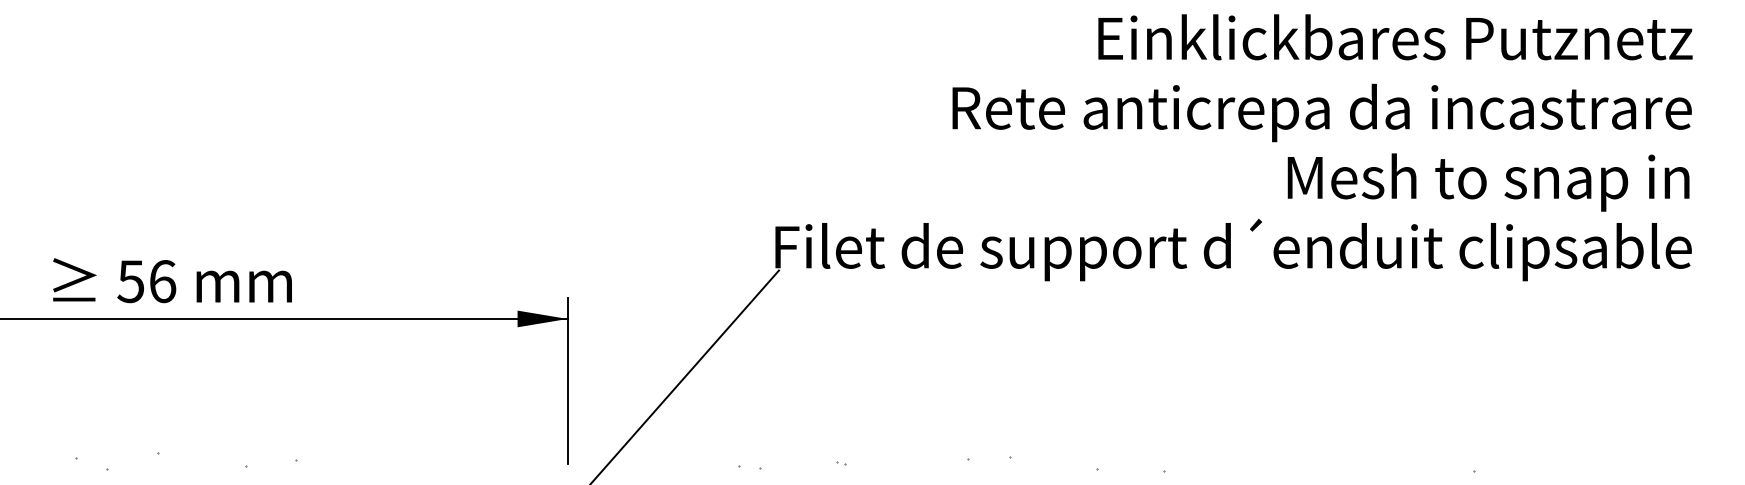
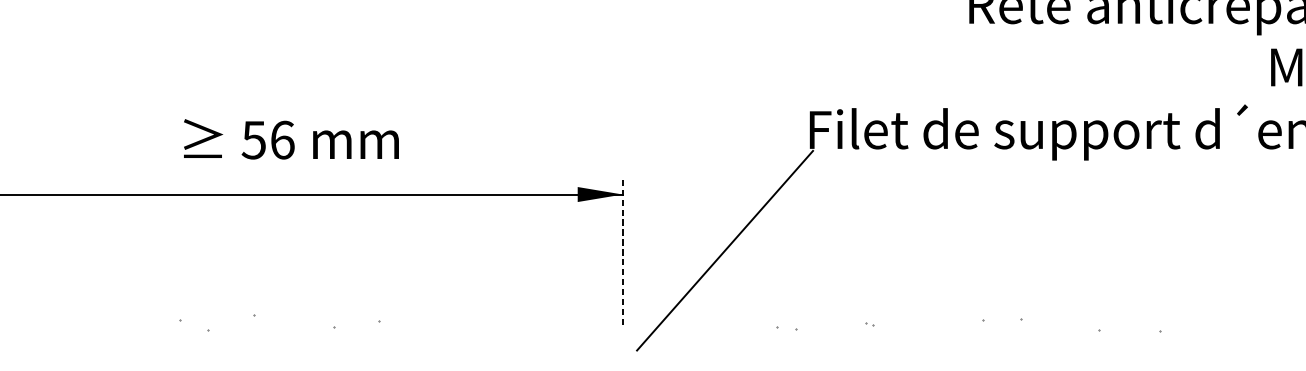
text: (172, 280) -> (291, 139), moved
line: (567, 380) -> (622, 249), solid -> dashed

